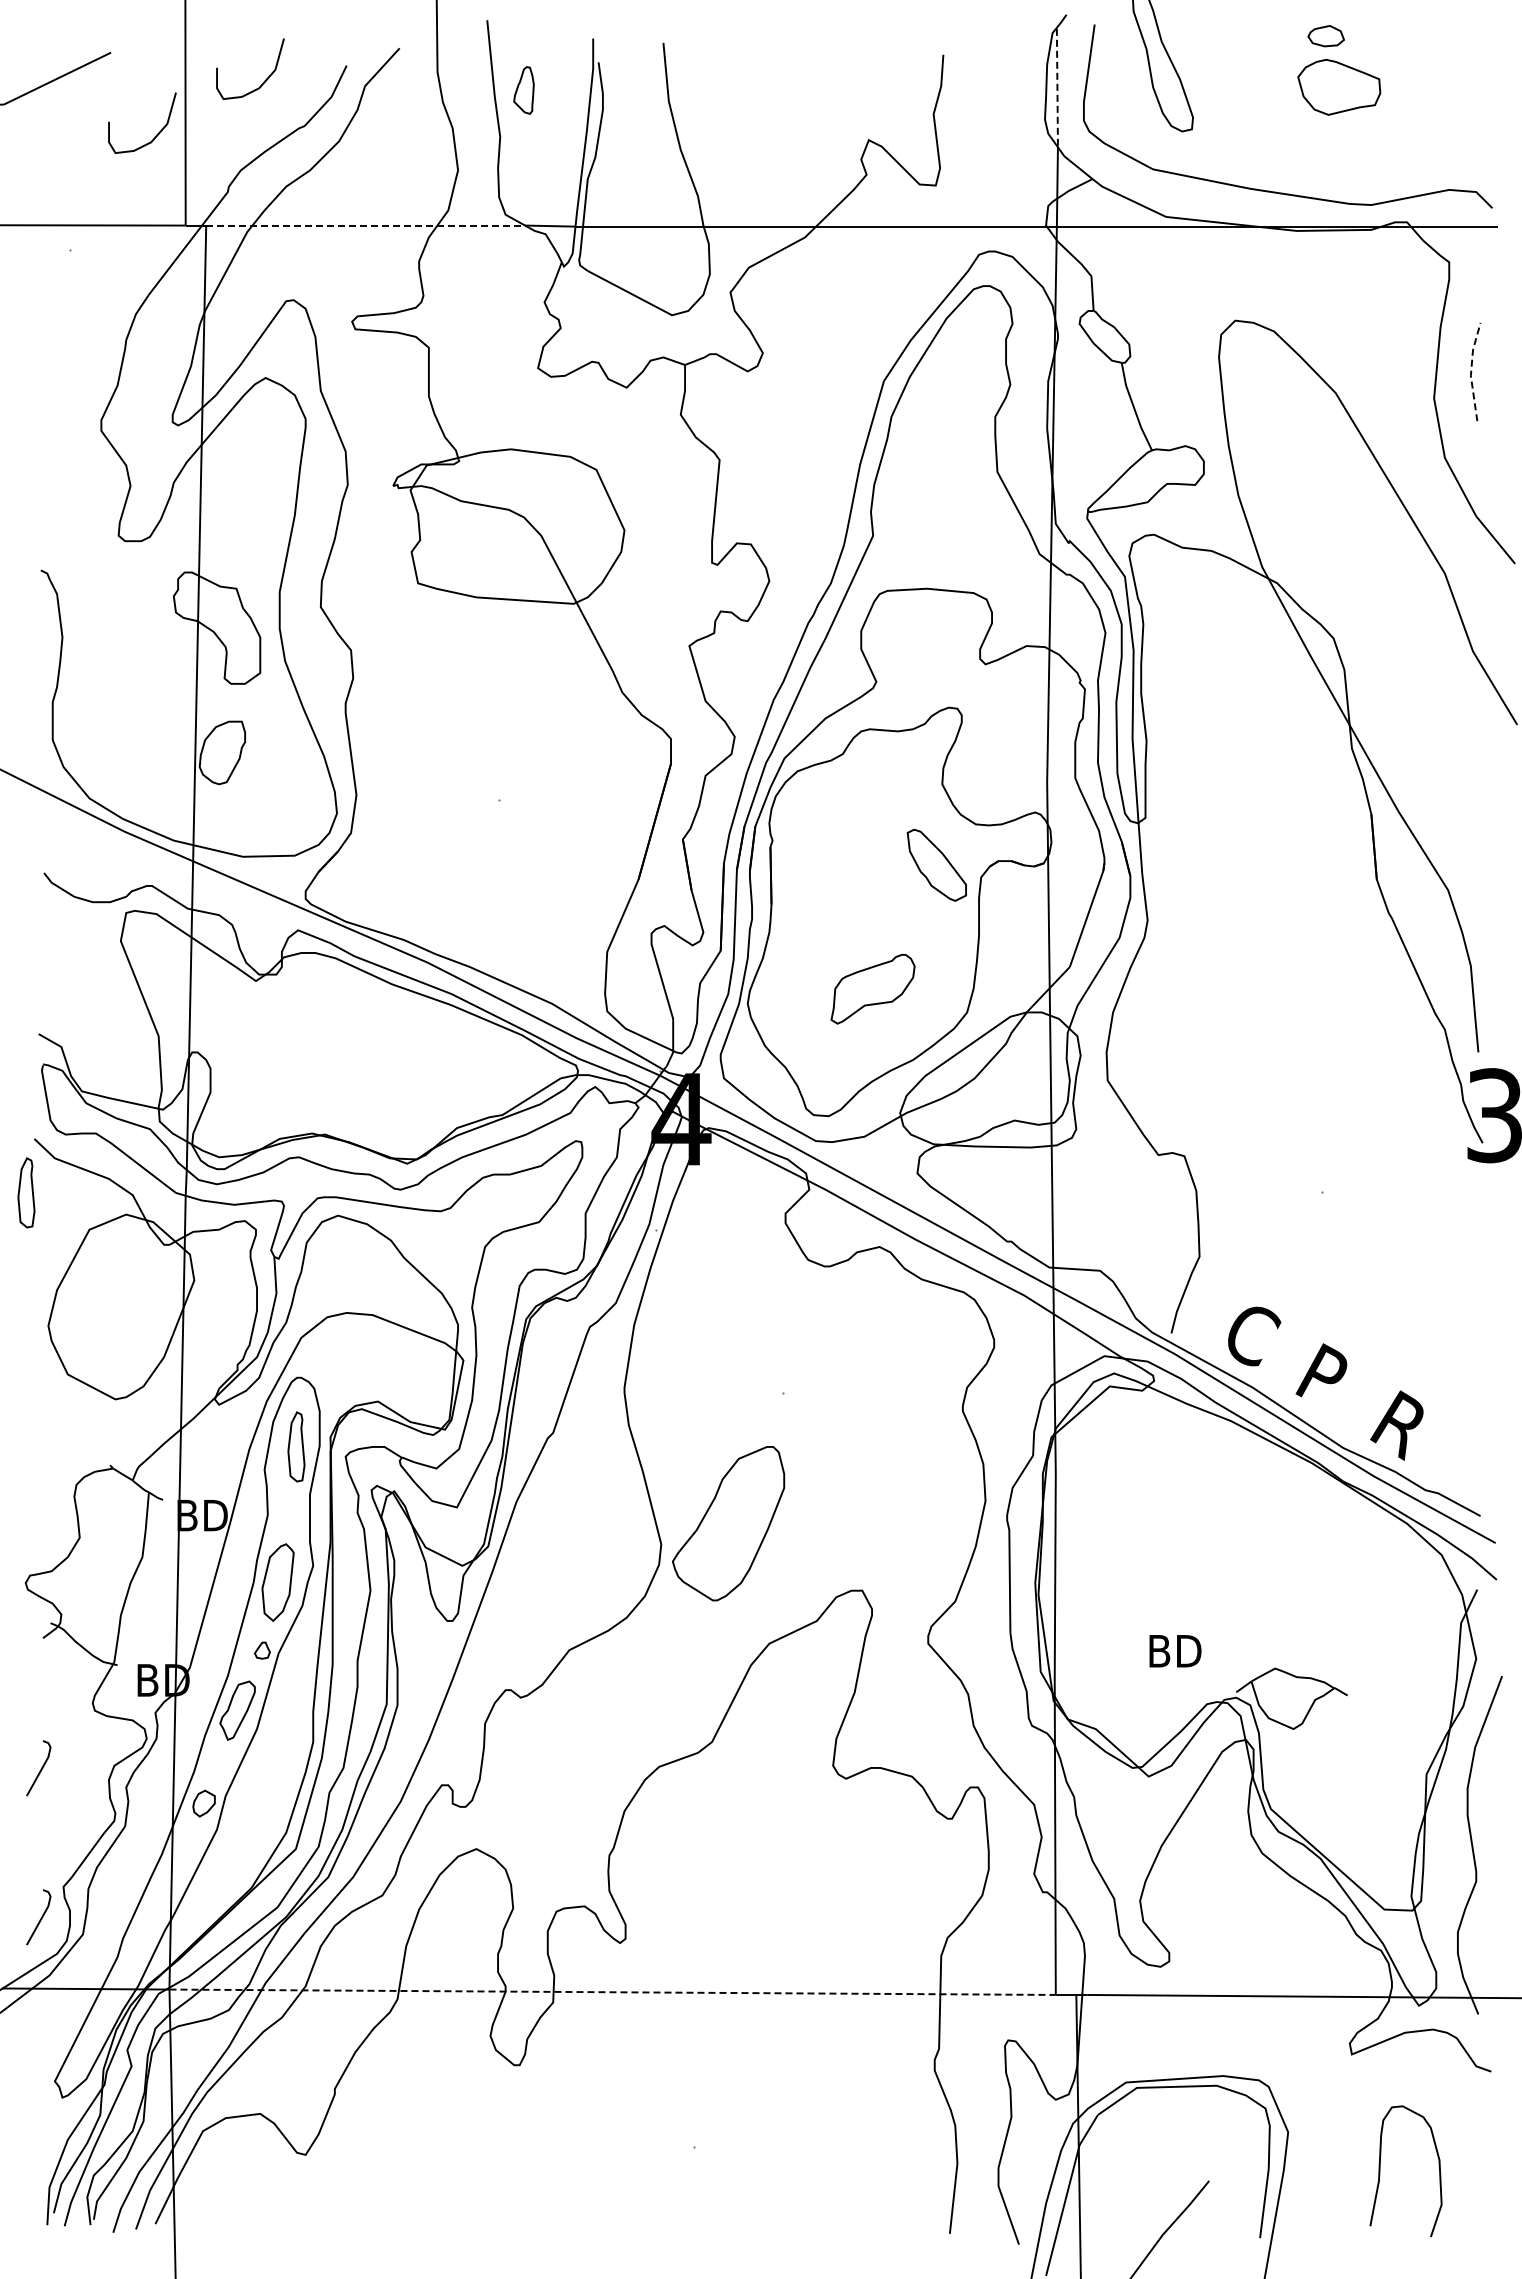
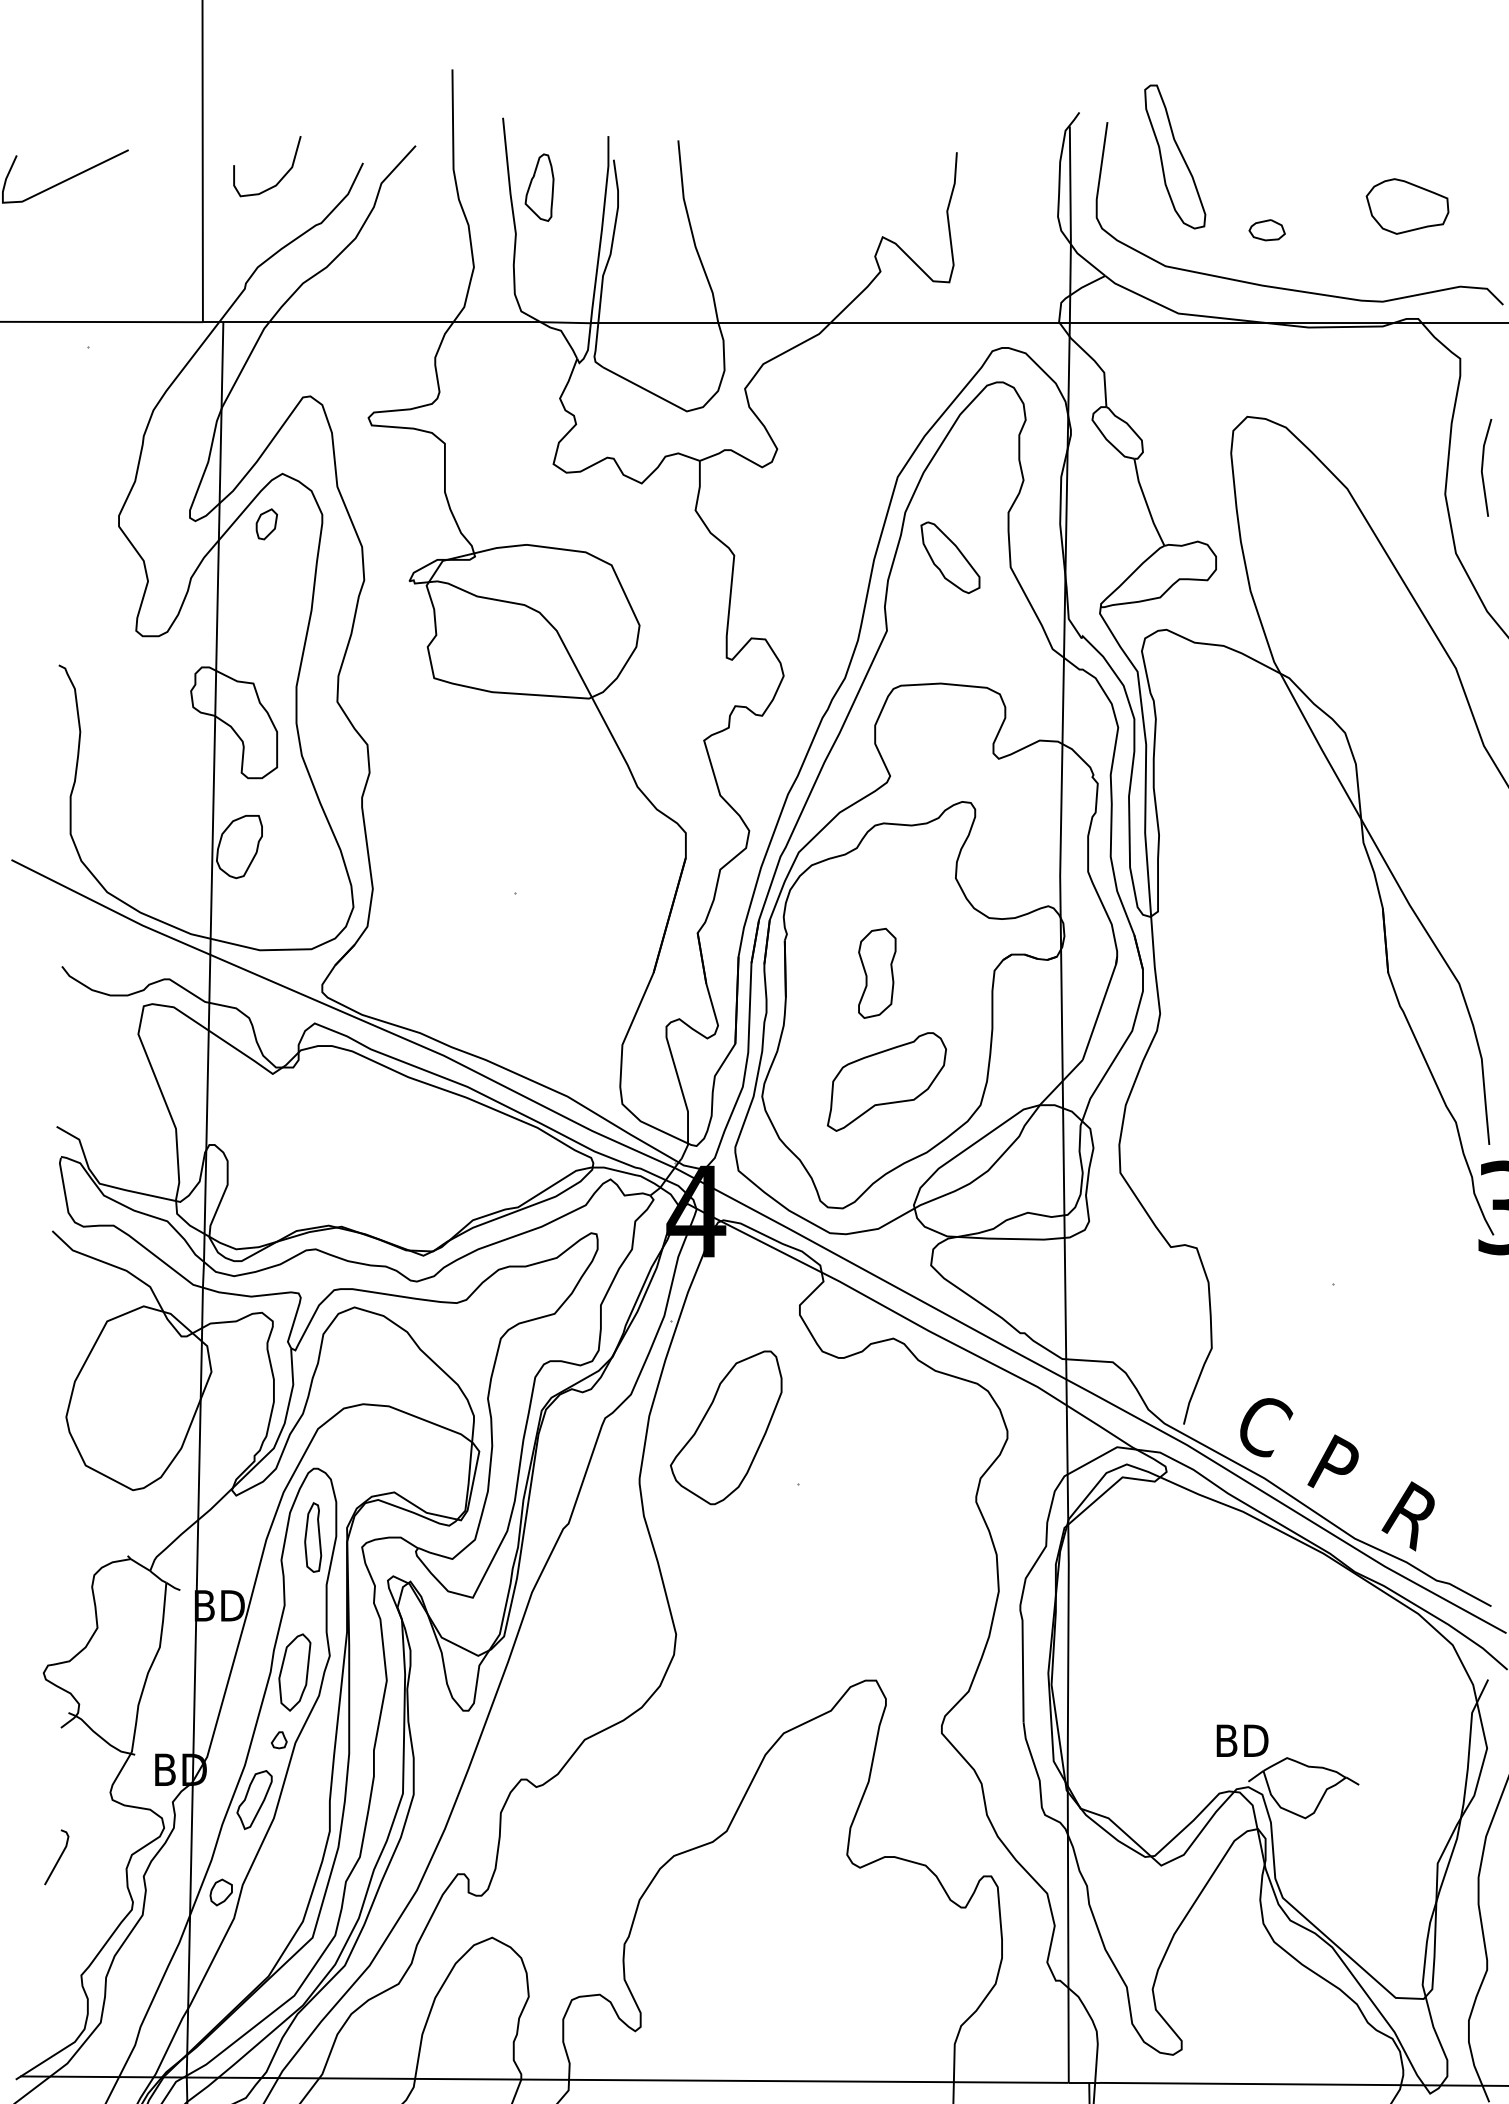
part: (1325, 36) -> (1266, 230), moved
line: (1057, 87) -> (1070, 184), dashed -> solid
part: (1339, 87) -> (1407, 206), moved
part: (523, 90) -> (539, 187), size x1.43
curve: (155, 135) -> (172, 232), removed
line: (366, 225) -> (382, 322), dashed -> solid
line: (1471, 371) -> (1482, 467), dashed -> solid
part: (249, 428) -> (266, 524), added
part: (936, 864) -> (950, 556), moved
part: (863, 879) -> (877, 972), added
part: (872, 989) -> (886, 1082), size x1.43
part: (26, 1192) -> (44, 1284), removed
part: (728, 1523) -> (726, 1427), moved
text: (1175, 1651) -> (1242, 1741), moved
line: (40, 1918) -> (58, 2006), removed
line: (613, 1992) -> (628, 2080), dashed -> solid

